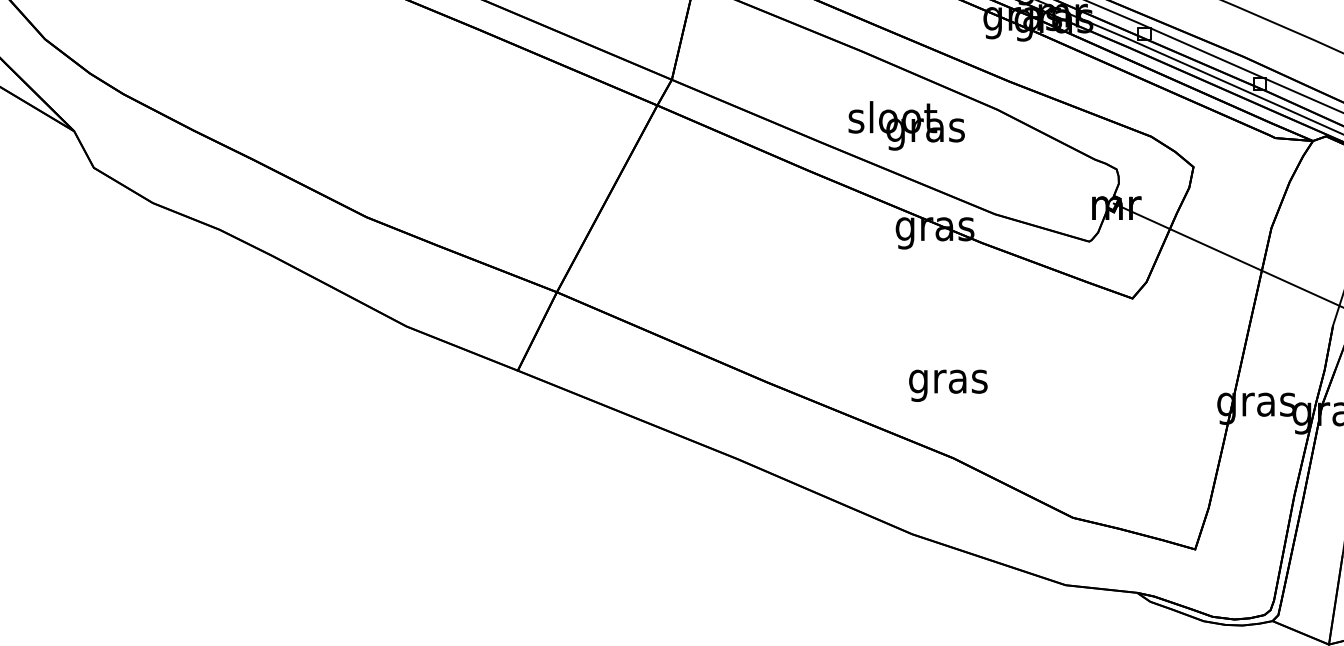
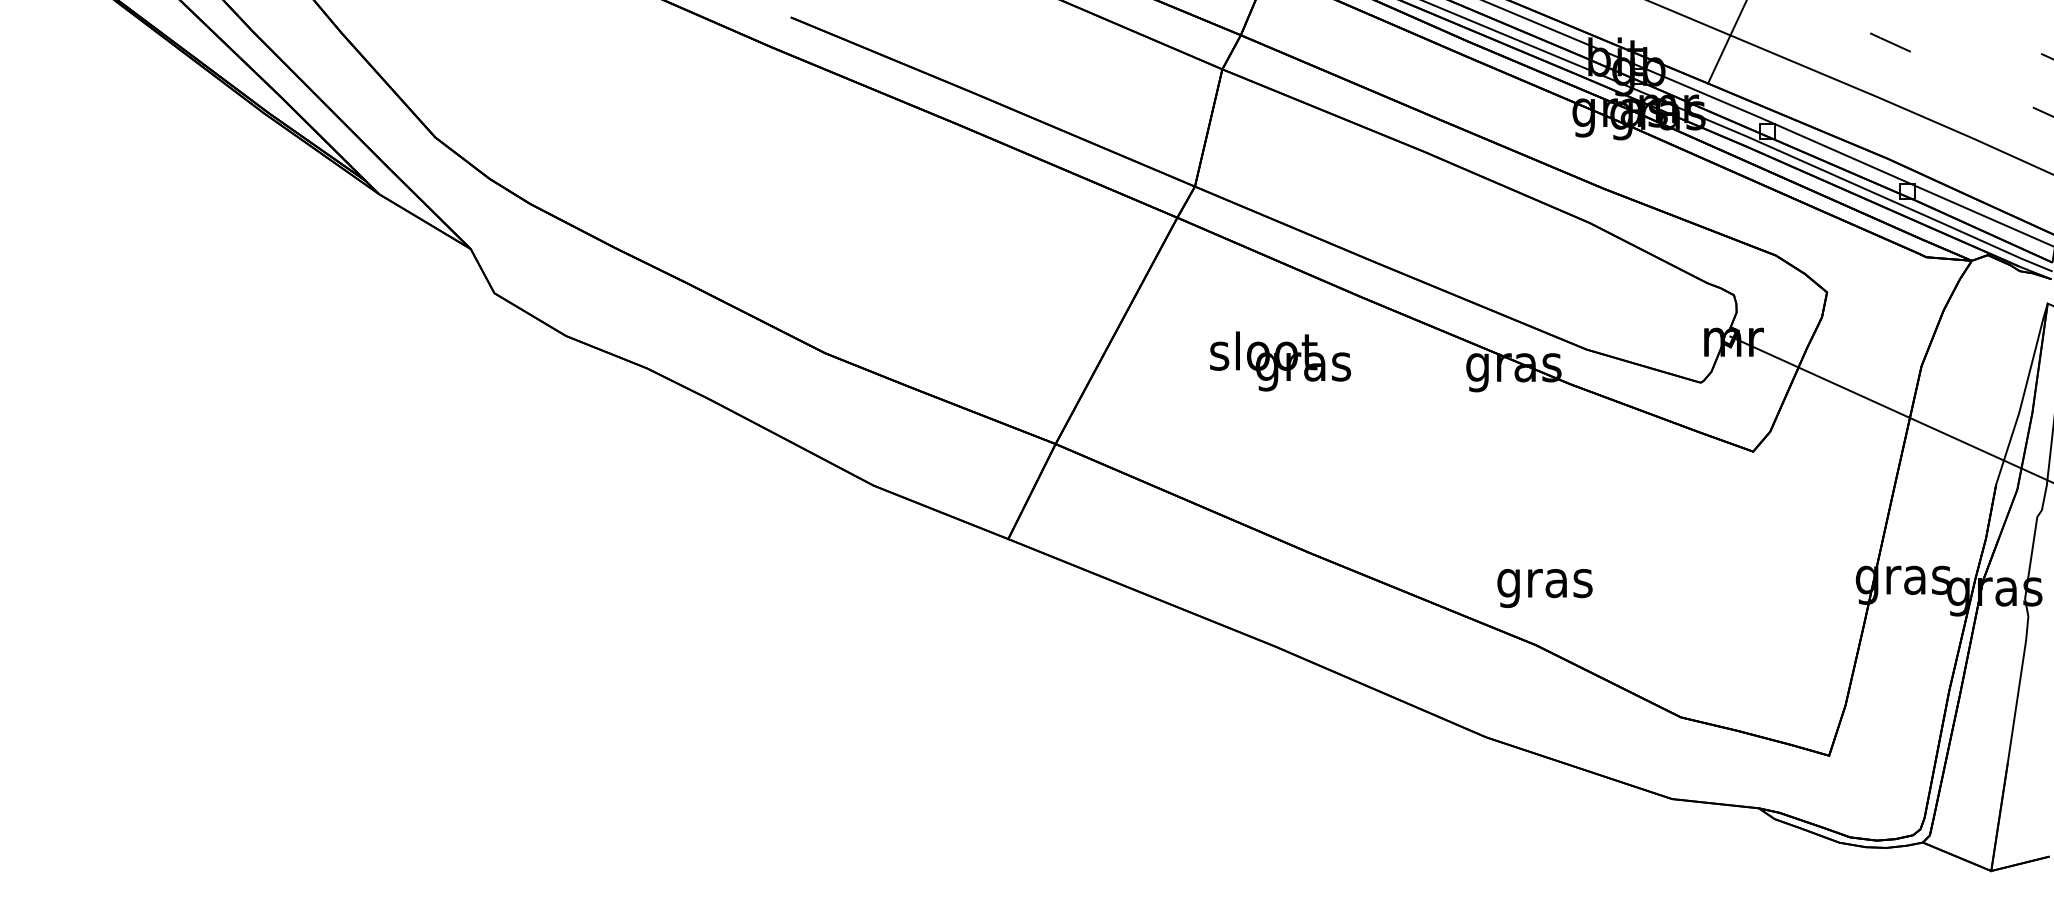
text: (906, 125) -> (1280, 361), moved
text: (947, 385) -> (1544, 588), moved

